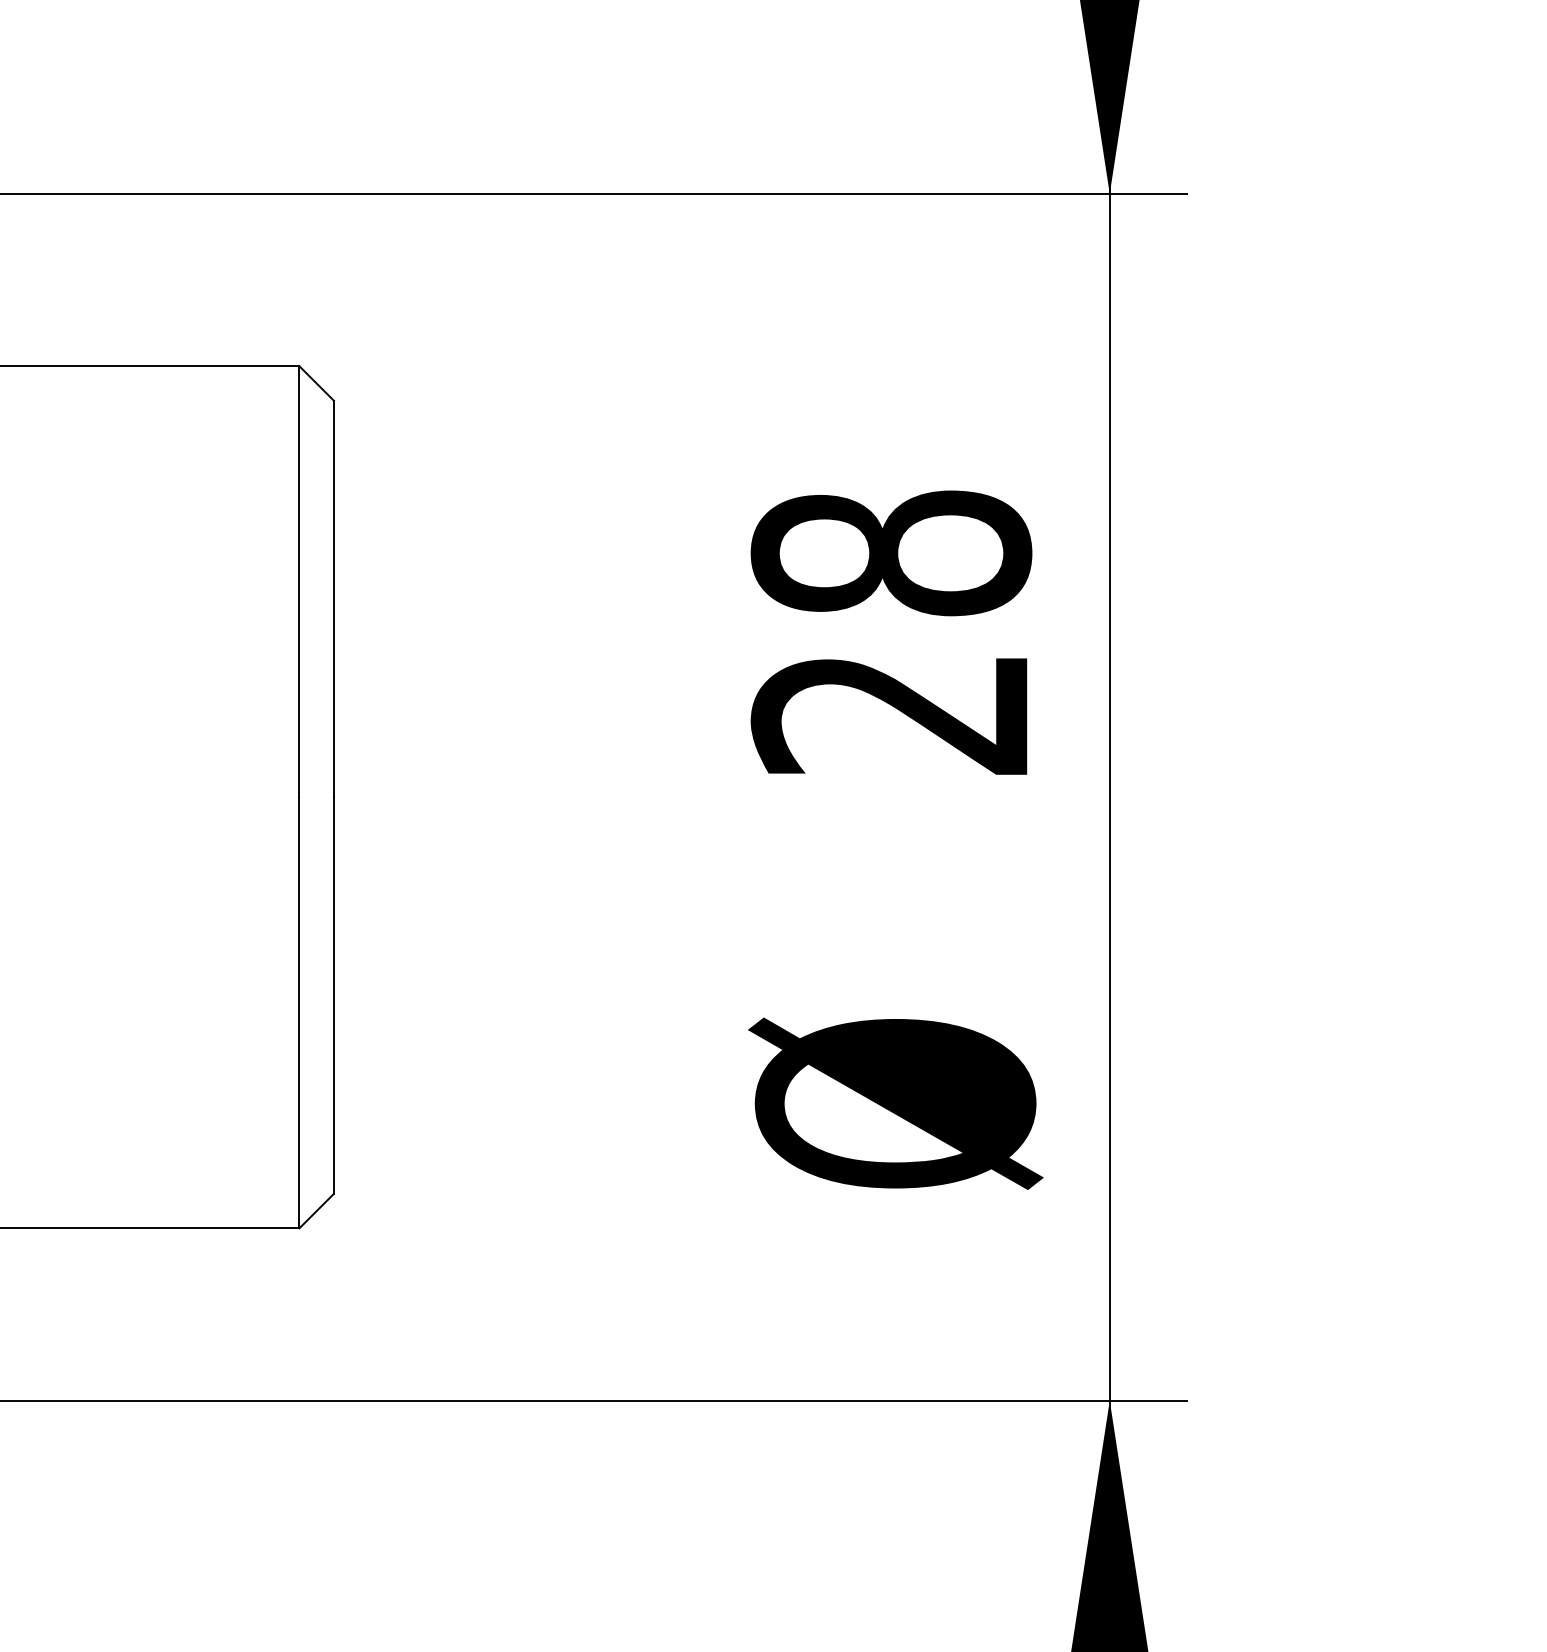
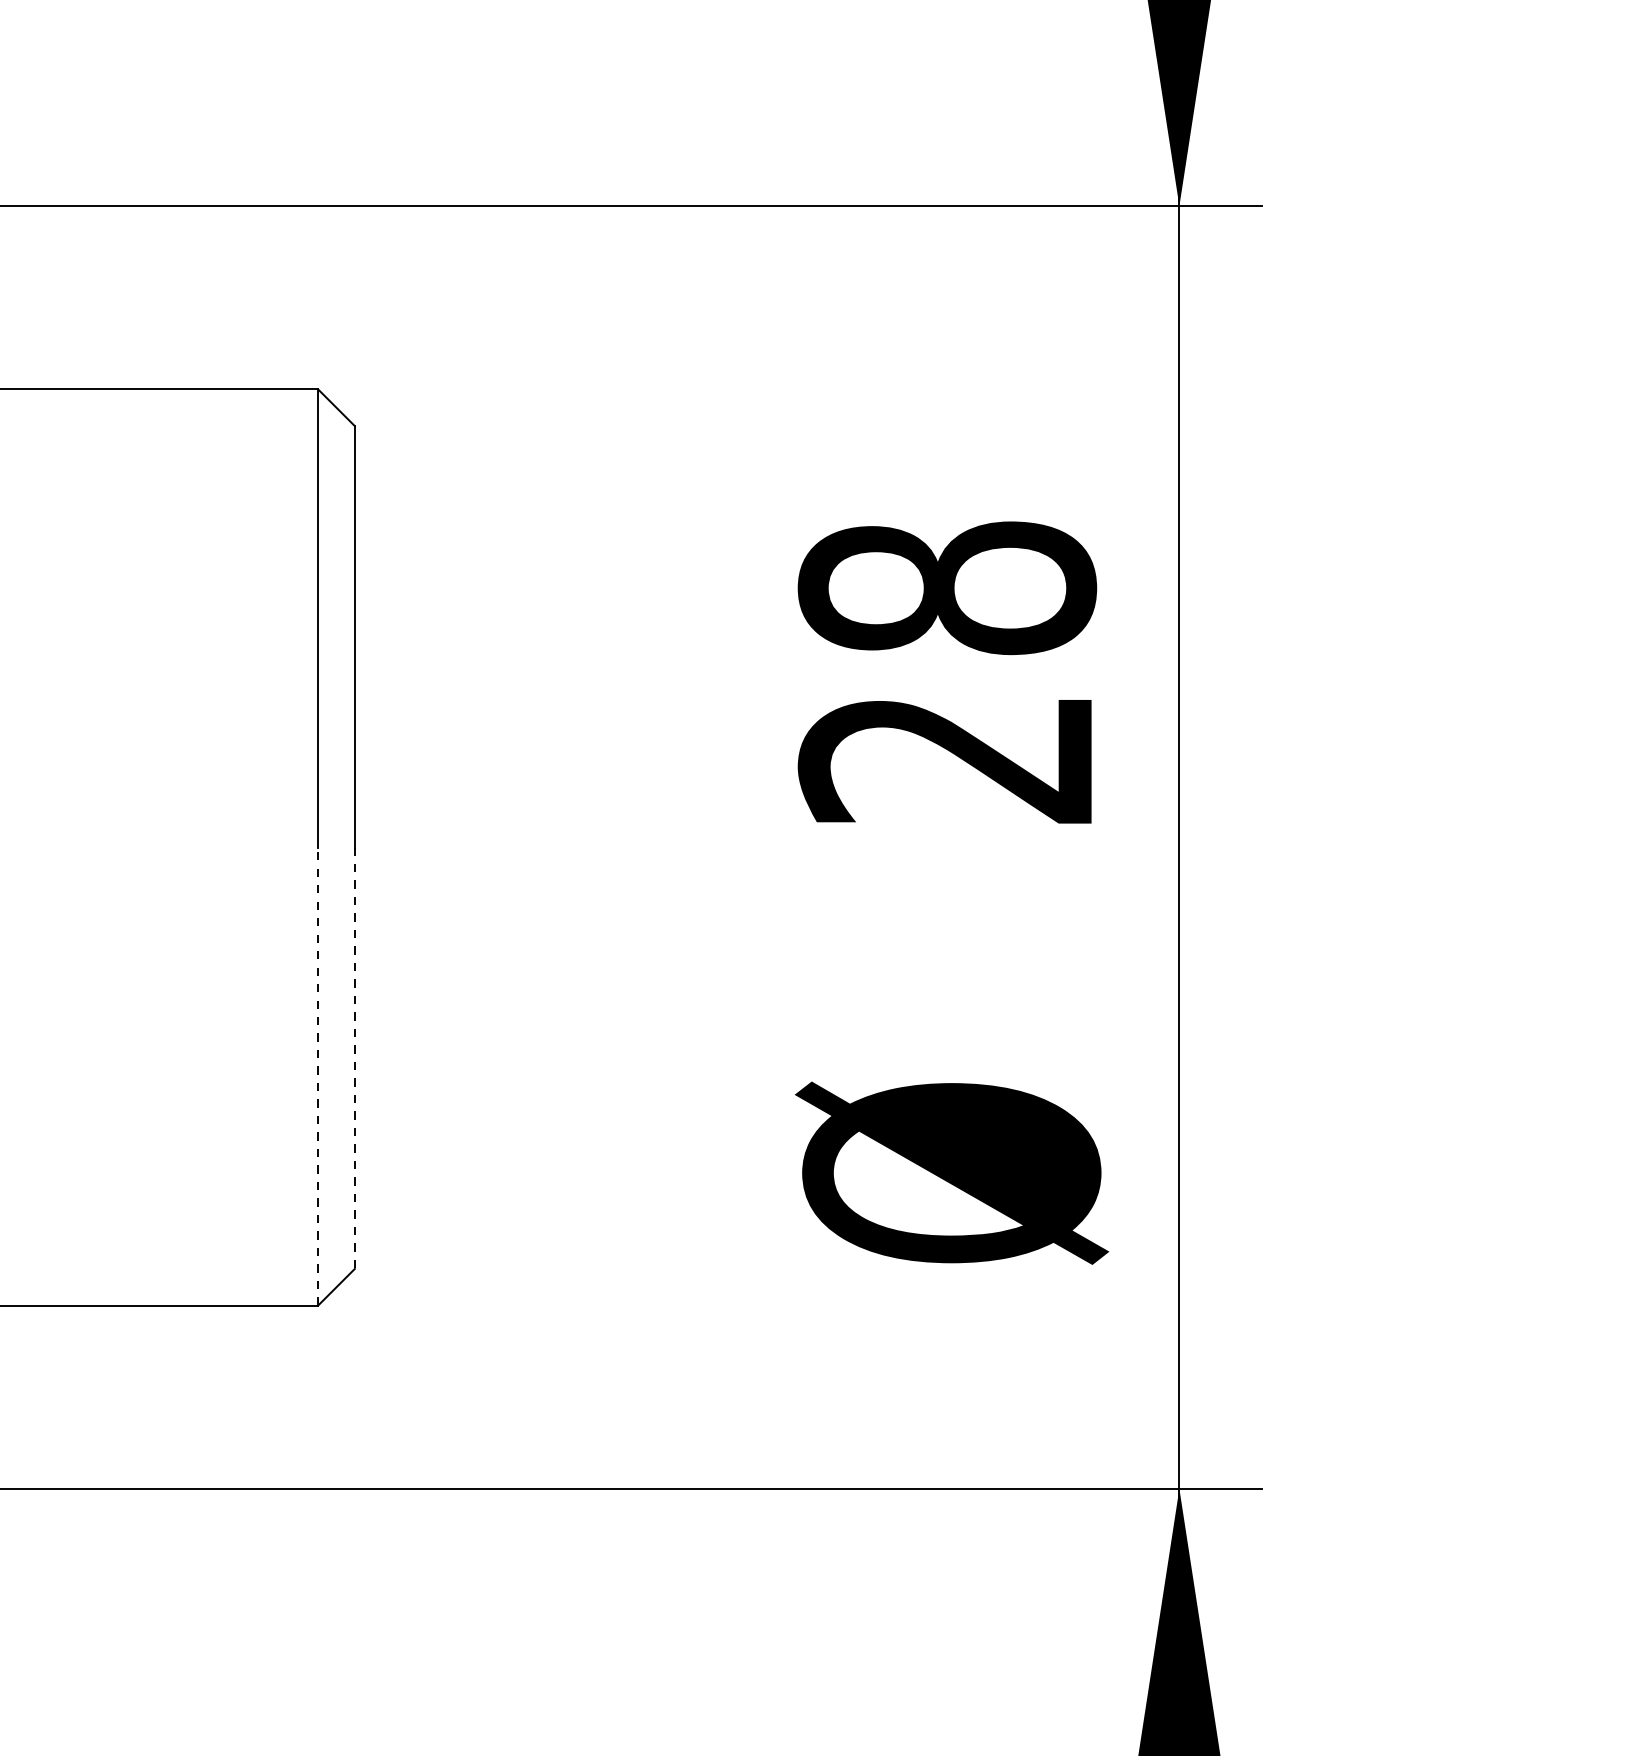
line: (333, 995) -> (354, 1058), solid -> dashed
line: (299, 1012) -> (318, 1076), solid -> dashed

